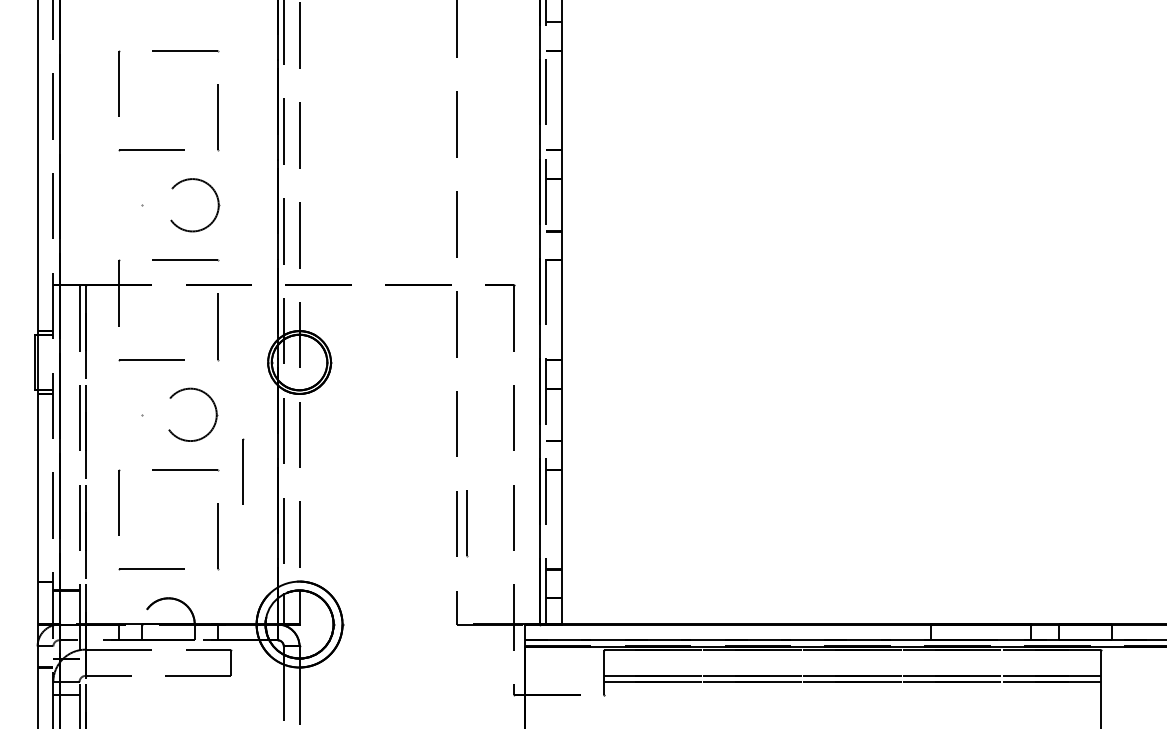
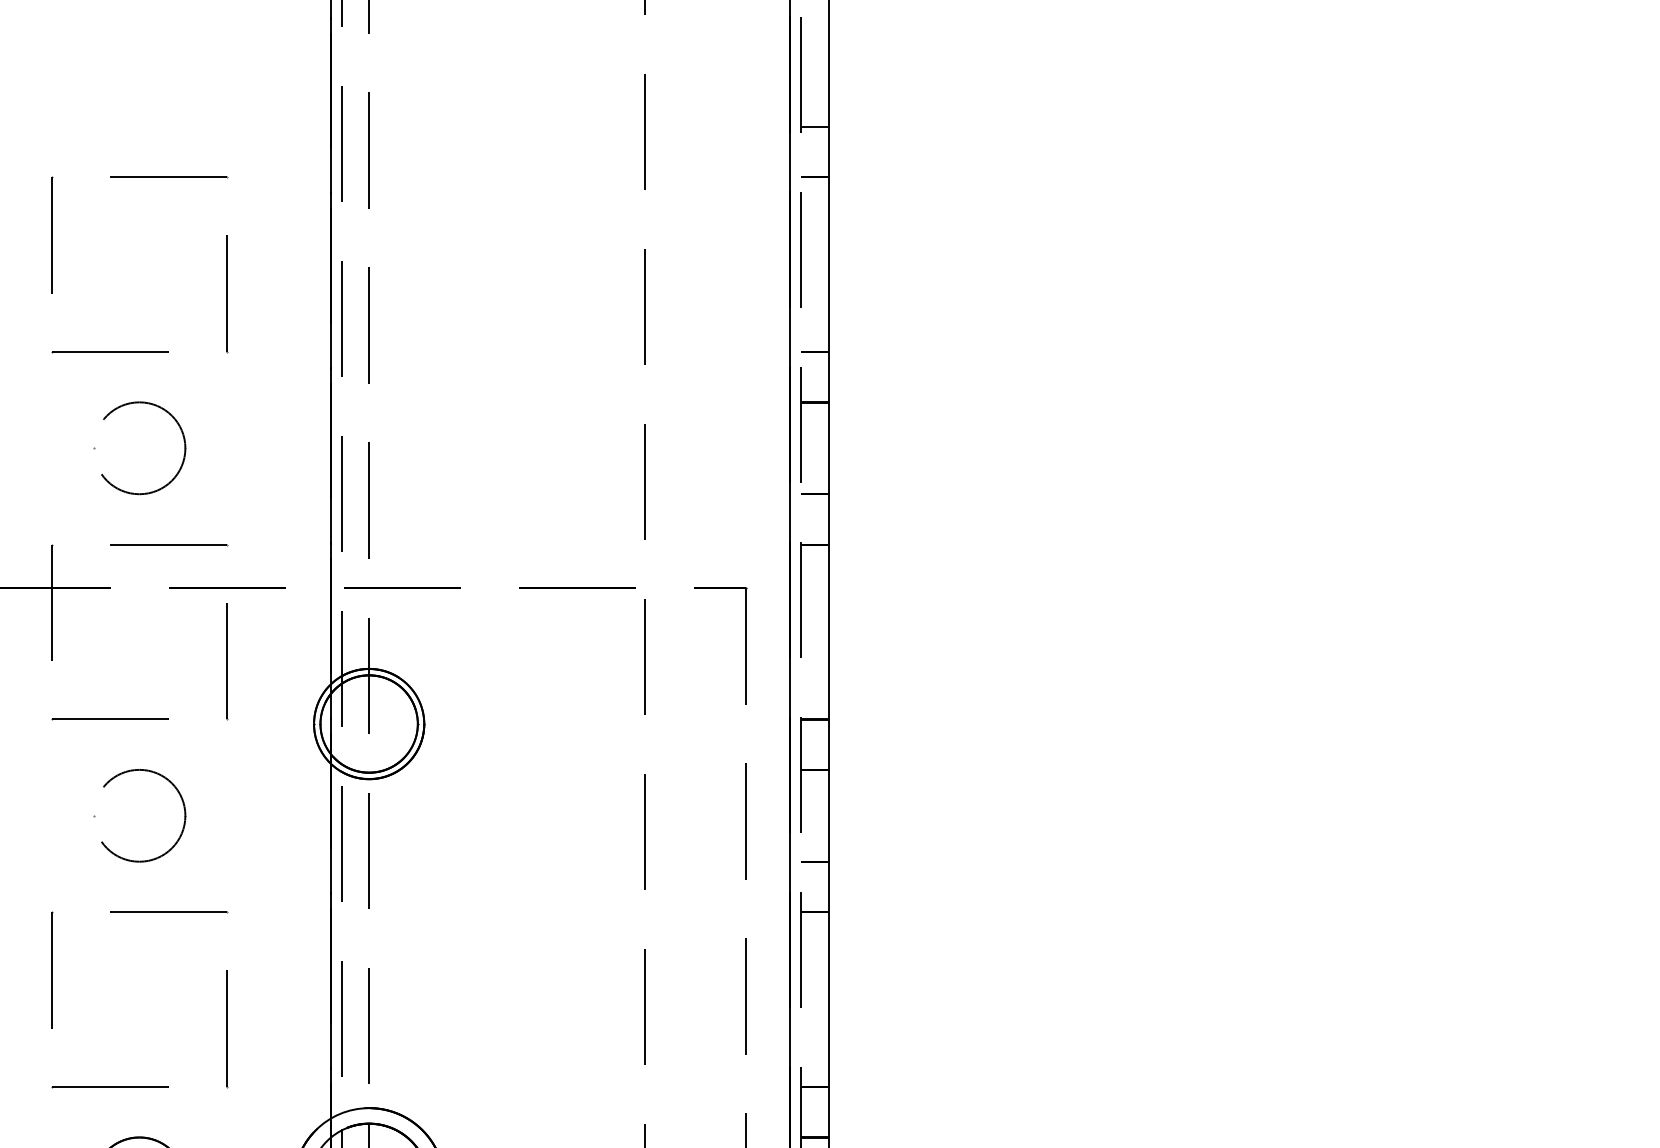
part: (217, 205) -> (183, 448), moved
part: (215, 414) -> (183, 815), moved
line: (243, 471) -> (270, 915), removed
line: (467, 523) -> (663, 1006), removed

